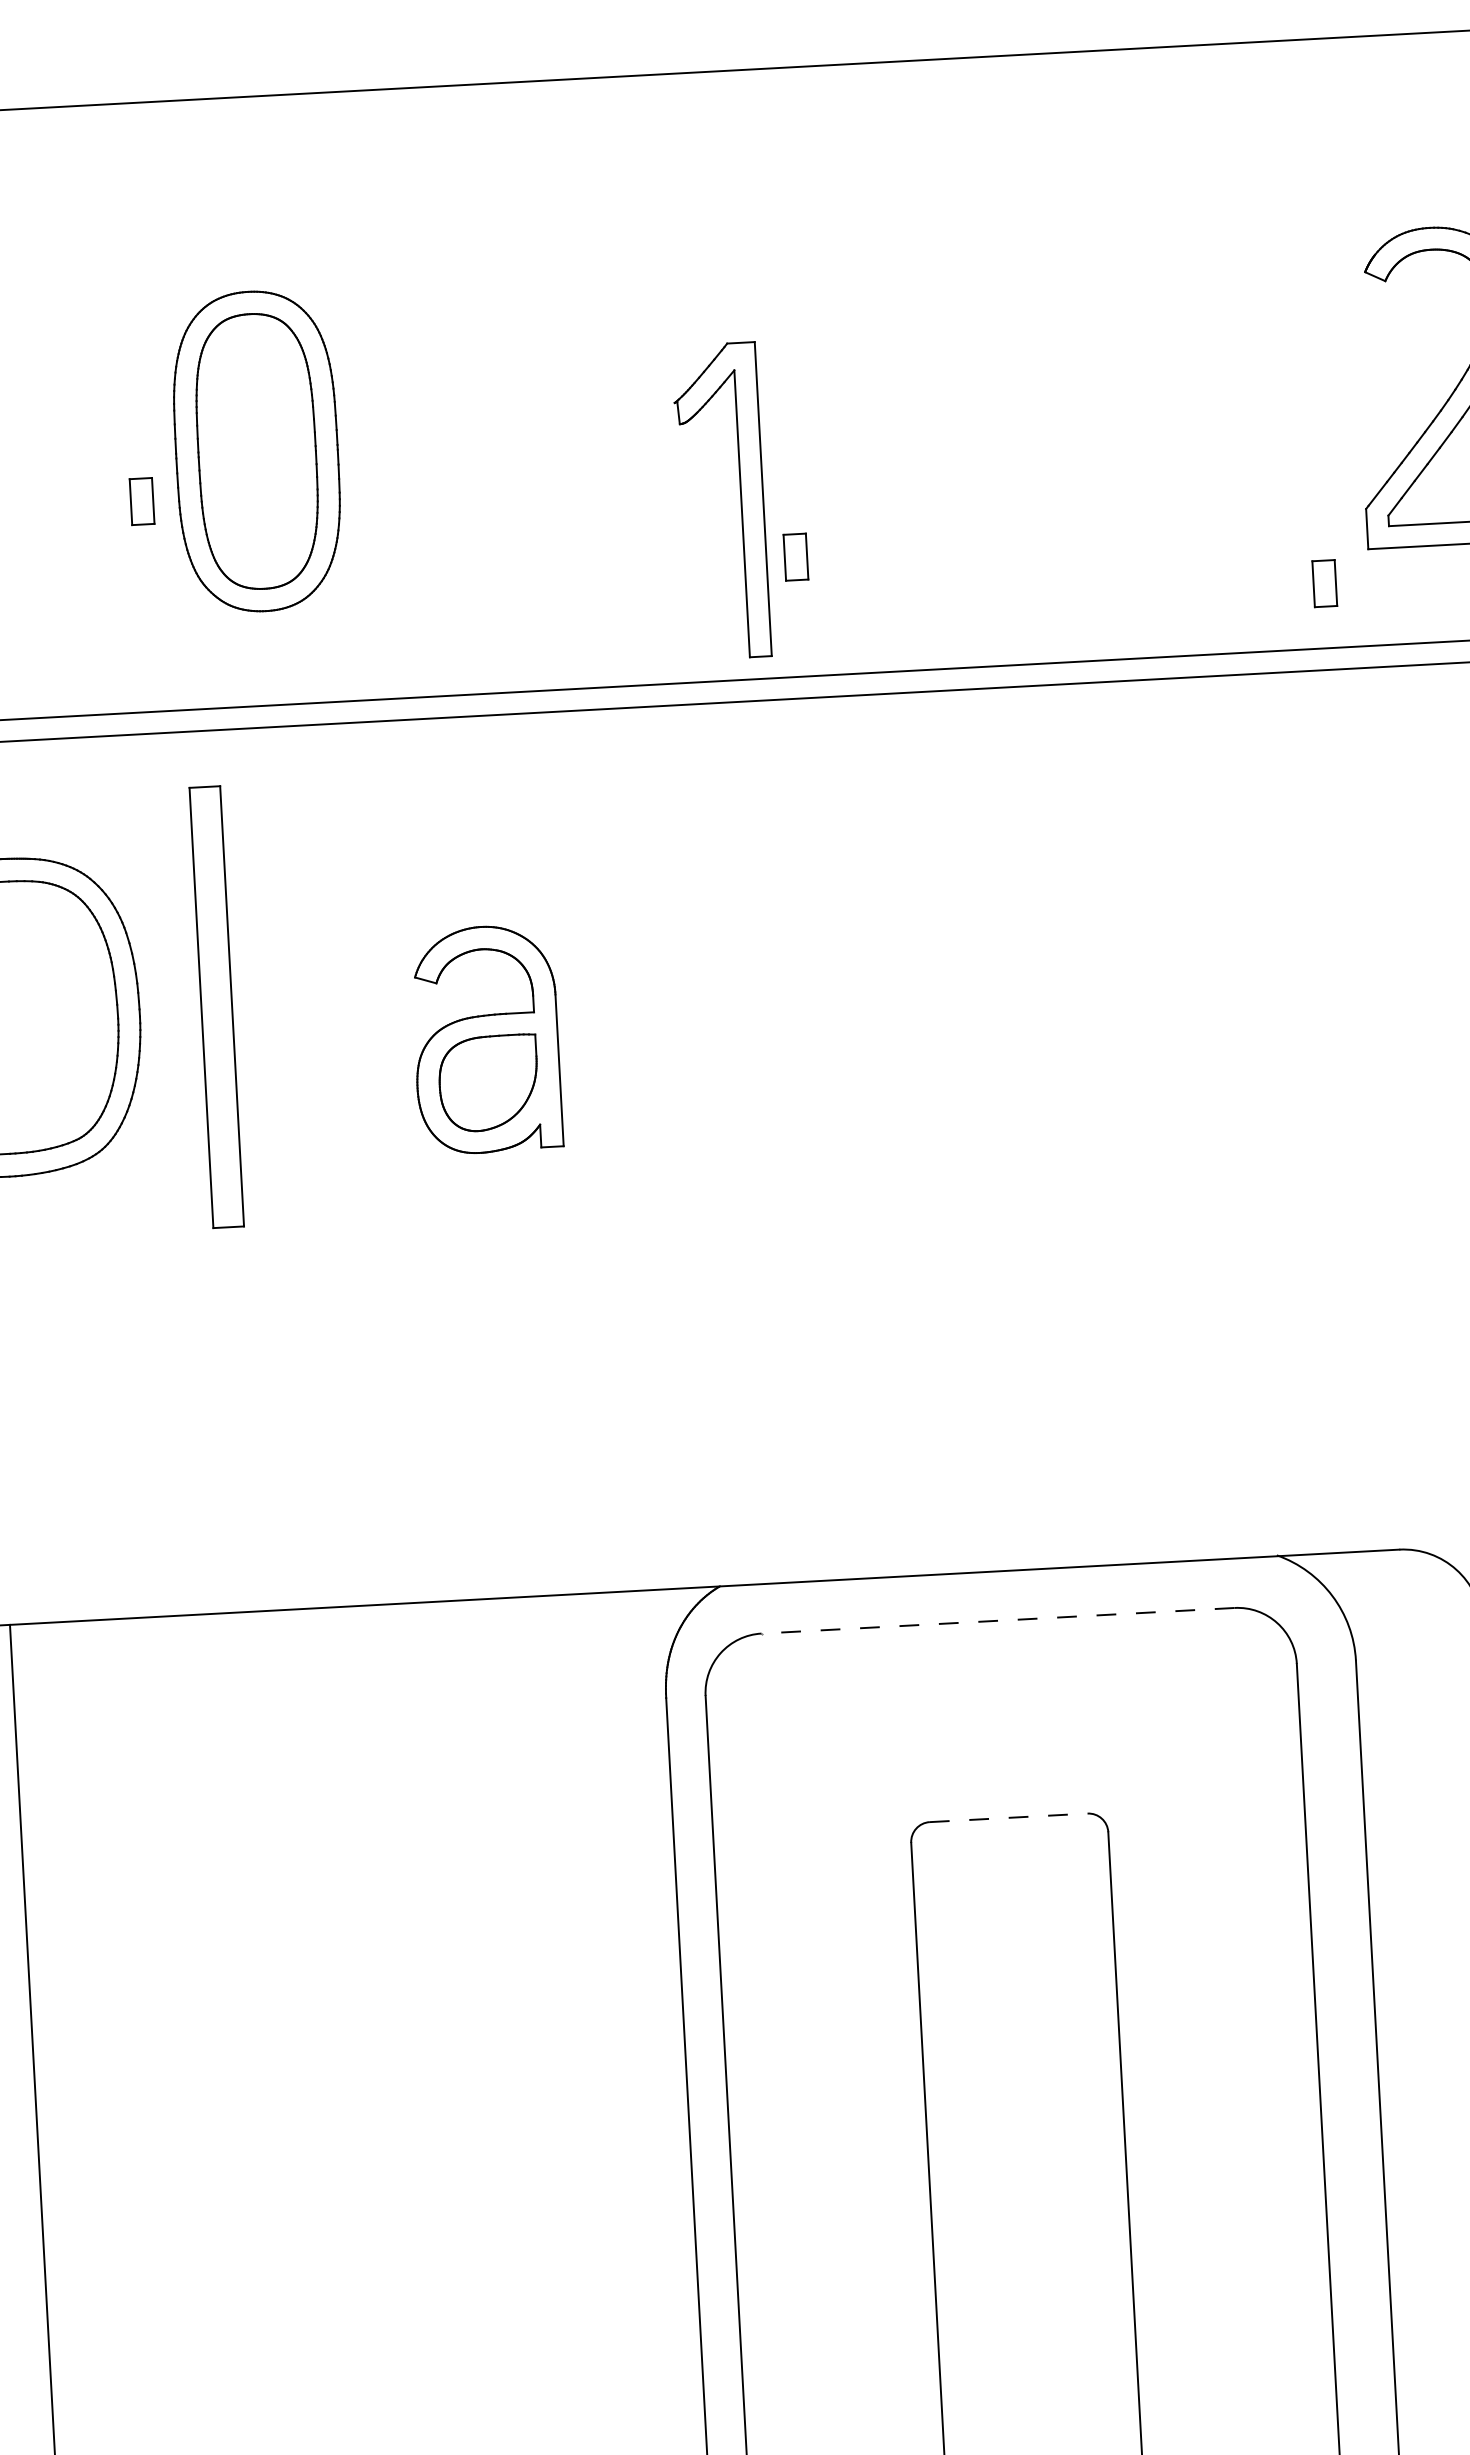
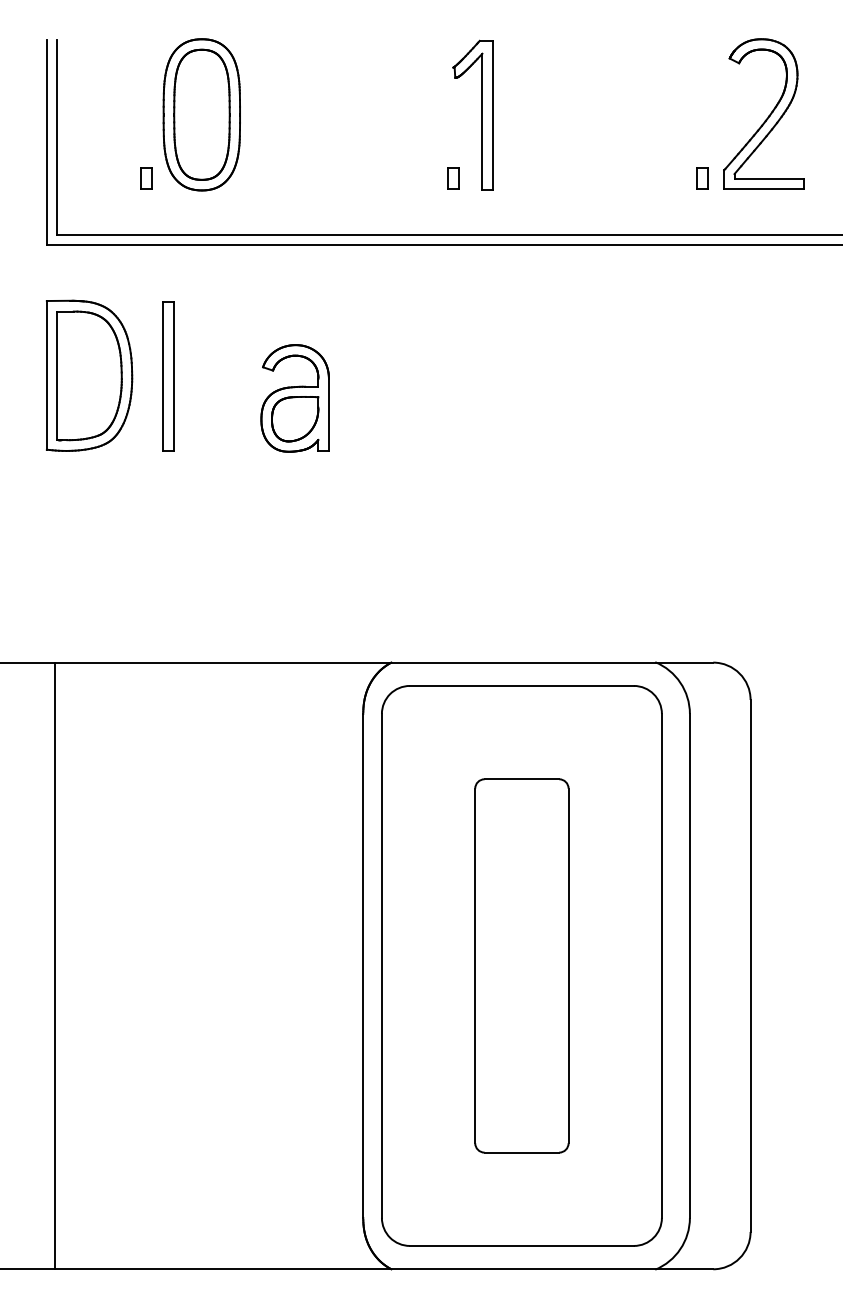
part: (739, 498) -> (481, 114), moved
part: (142, 501) -> (146, 178), moved
part: (1324, 583) -> (702, 178), moved
part: (216, 1007) -> (168, 376), size x0.71
line: (997, 1619) -> (521, 685), dashed -> solid
line: (1009, 1818) -> (522, 779), dashed -> solid

